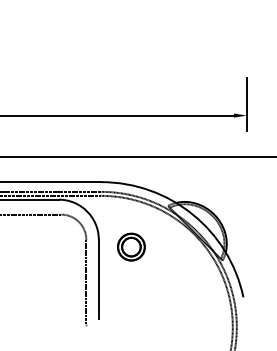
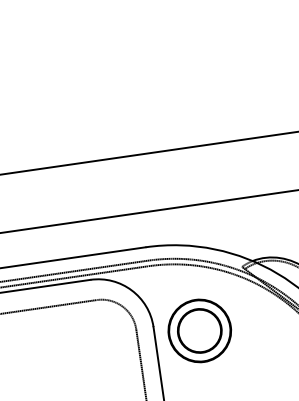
part: (131, 246) -> (199, 329), size x1.67

